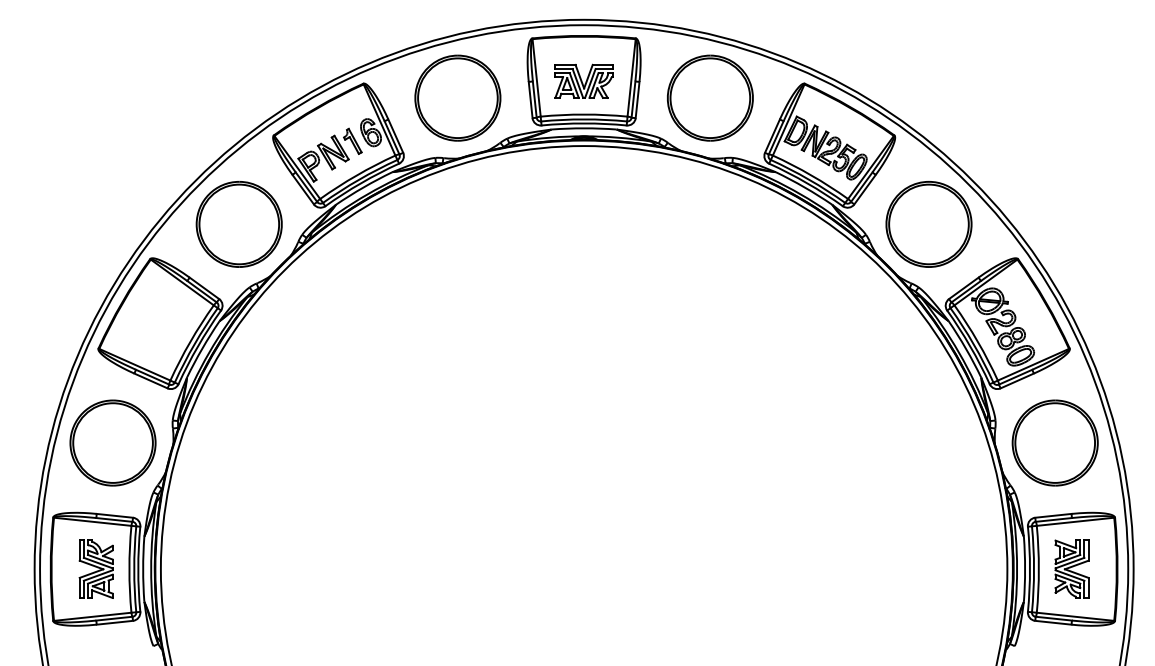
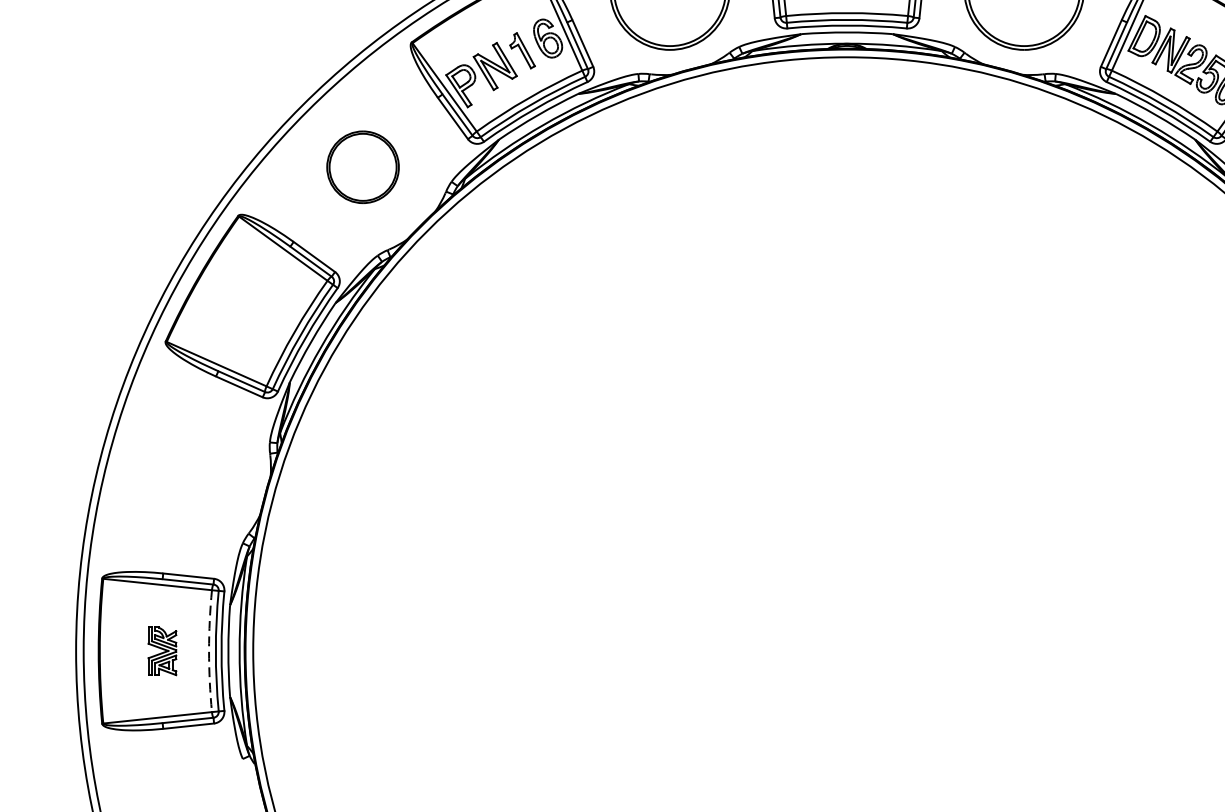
part: (238, 224) -> (362, 167), size x0.6
part: (112, 442) -> (185, 473), removed
part: (95, 568) -> (161, 650), size x0.6
arc: (129, 569) -> (209, 651), solid -> dashed

